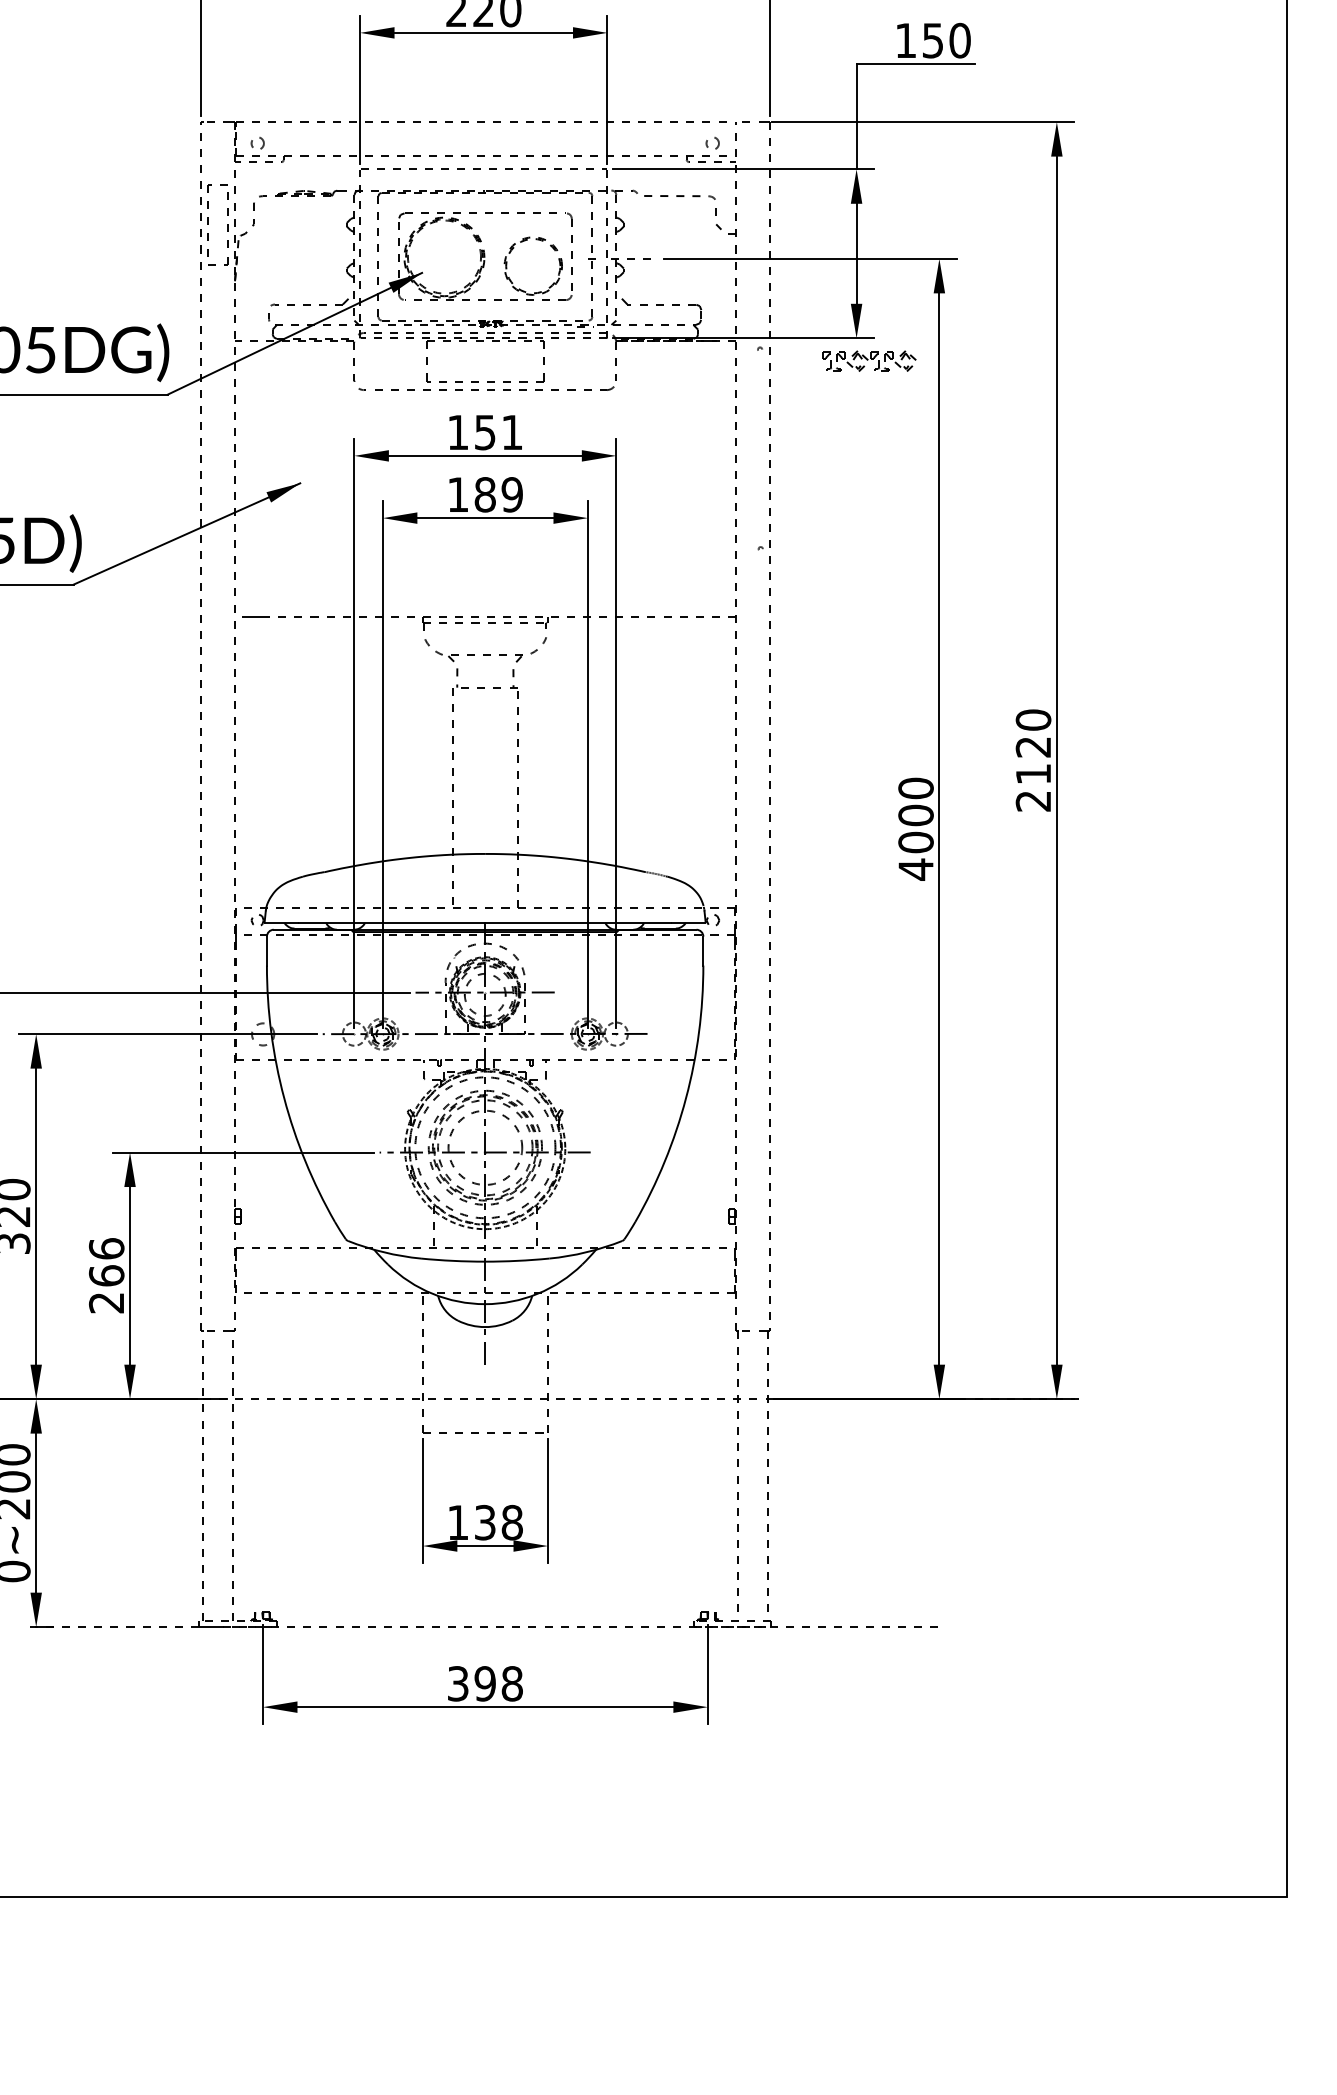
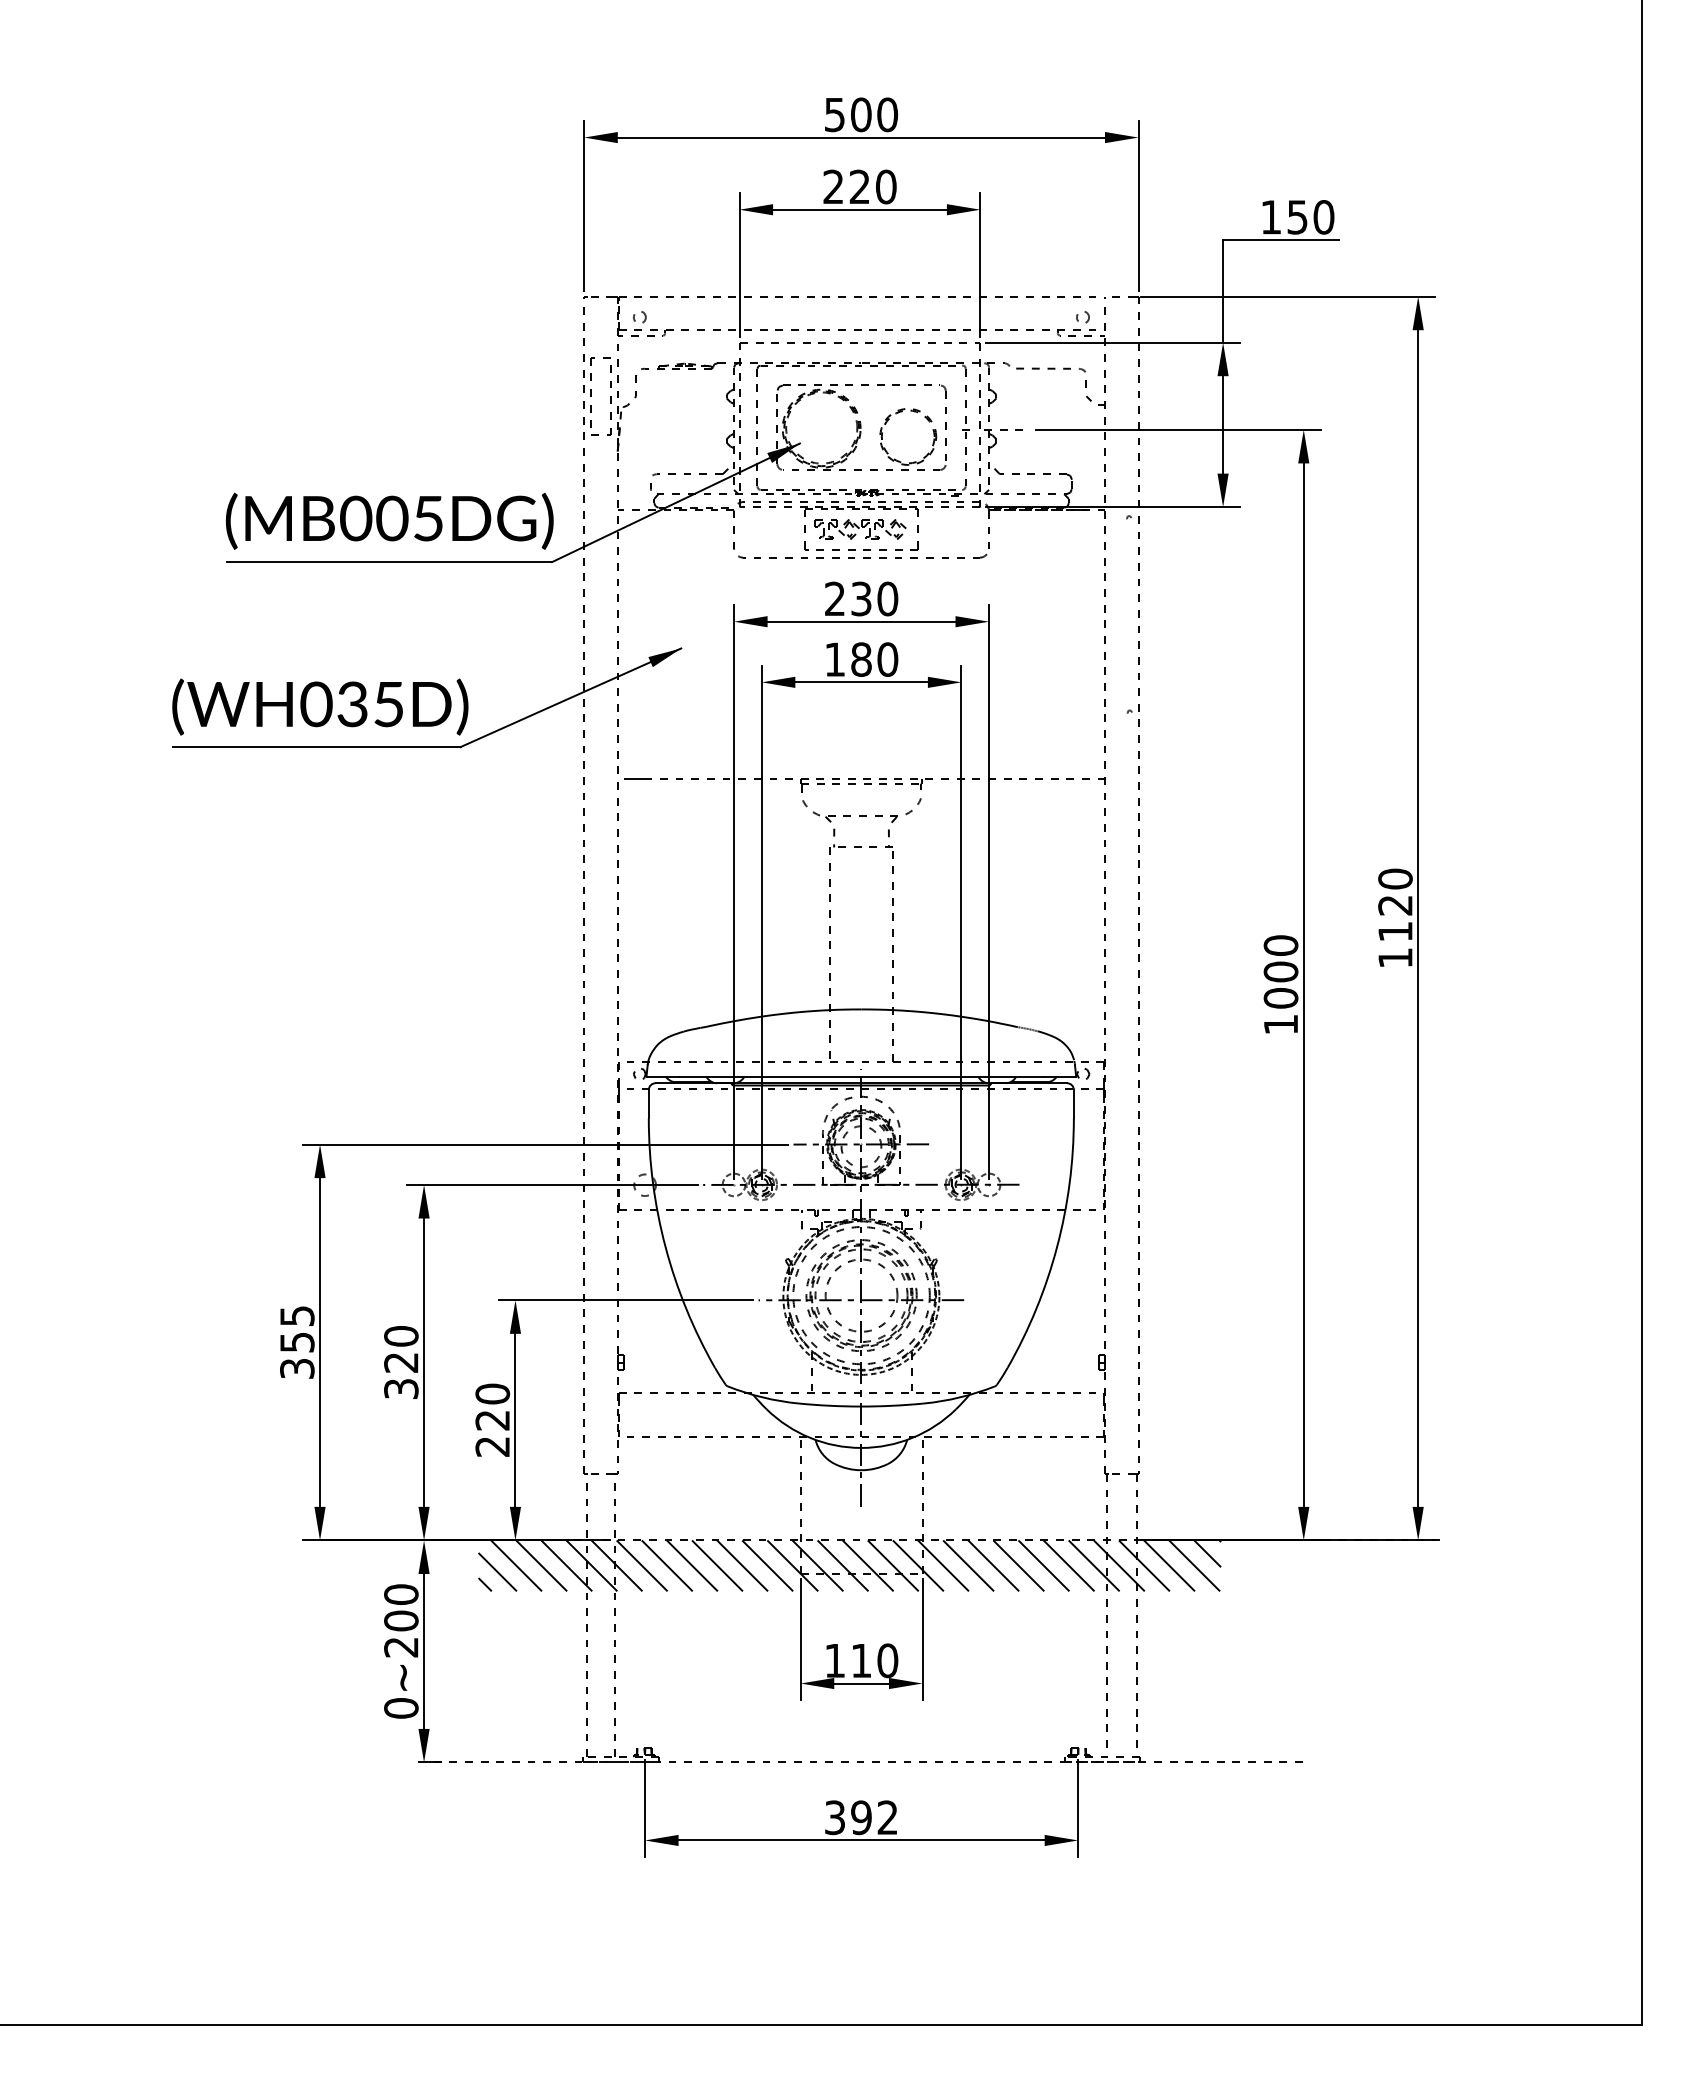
part: (869, 361) -> (860, 529), moved
text: (485, 432) -> (861, 598), 151 -> 230
text: (512, 494) -> (887, 659), 189 -> 180
text: (1033, 801) -> (1395, 958), 2120 -> 1120
text: (915, 869) -> (1280, 1024), 4000 -> 1000
text: (106, 1261) -> (492, 1406), 266 -> 220
hatch: (472, 1424) -> (849, 1565), added
text: (498, 1522) -> (874, 1660), 138 -> 110
text: (512, 1683) -> (887, 1817), 398 -> 392

